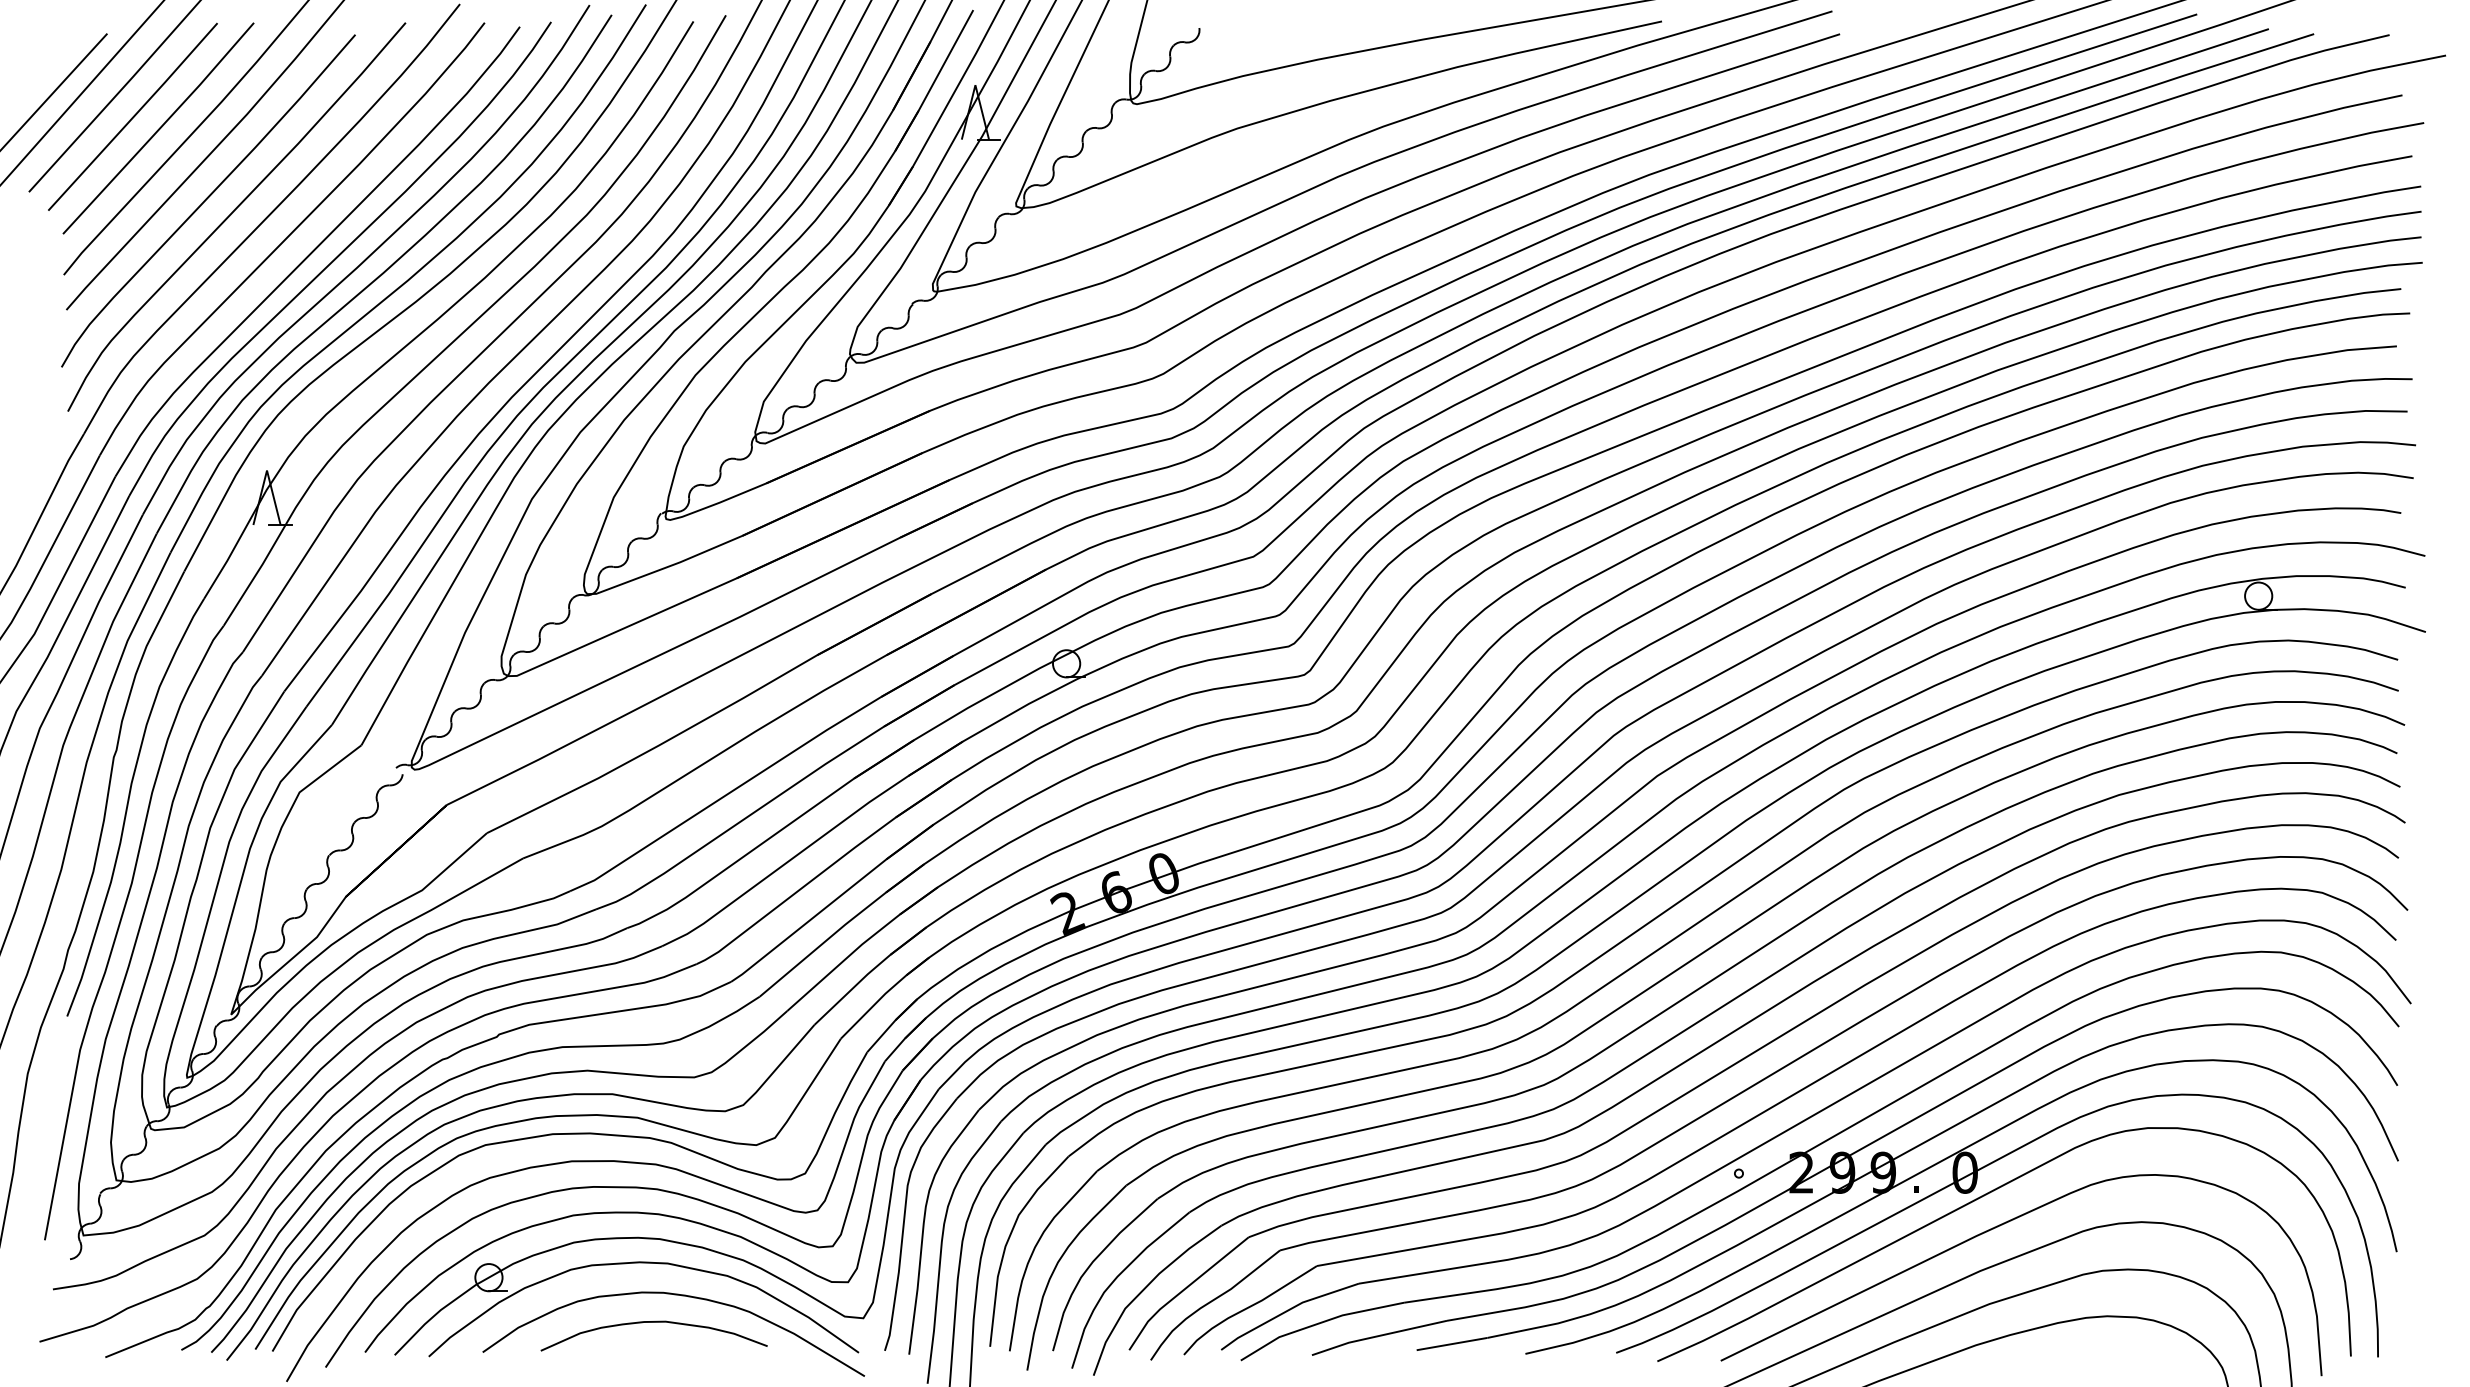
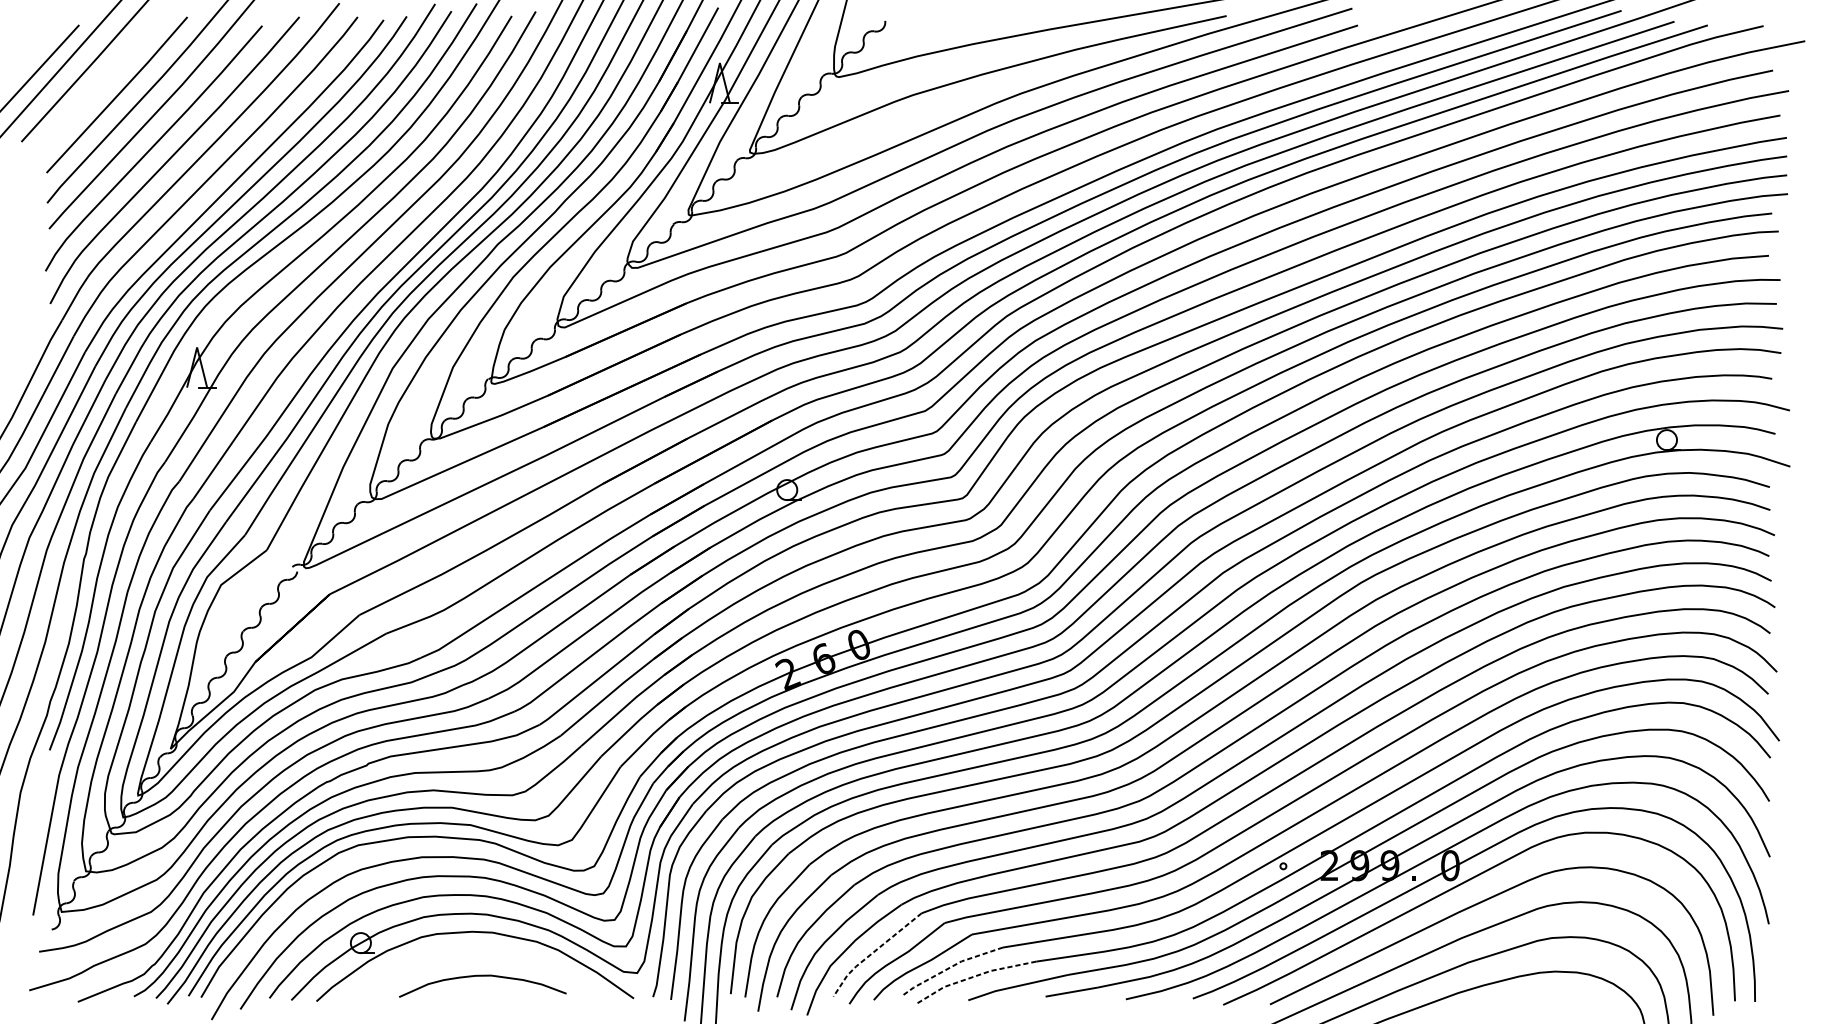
line: (132, 116) -> (97, 86), removed
line: (1183, 1290) -> (873, 952), solid -> dashed
curve: (681, 1296) -> (503, 957), removed
line: (1286, 1311) -> (949, 968), solid -> dashed
line: (1318, 1323) -> (973, 976), solid -> dashed

